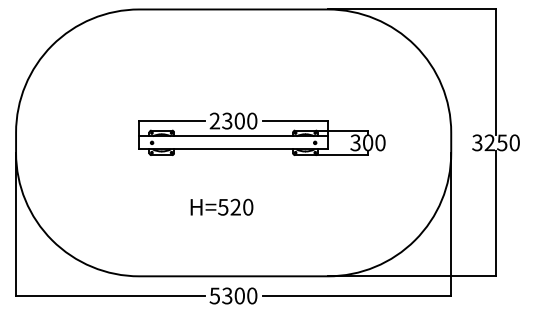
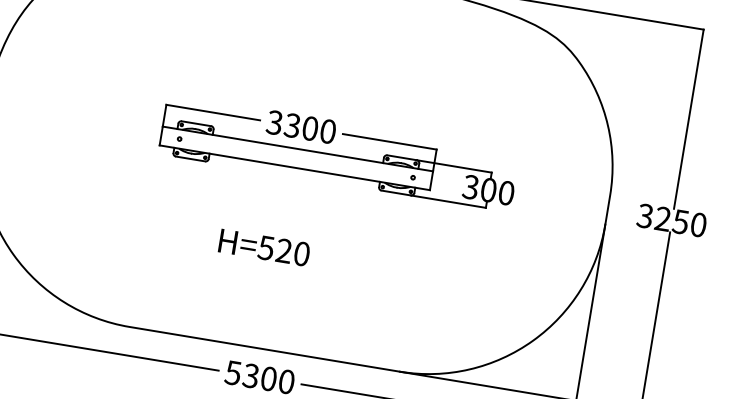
text: (214, 121) -> (274, 123), 2300 -> 3300

